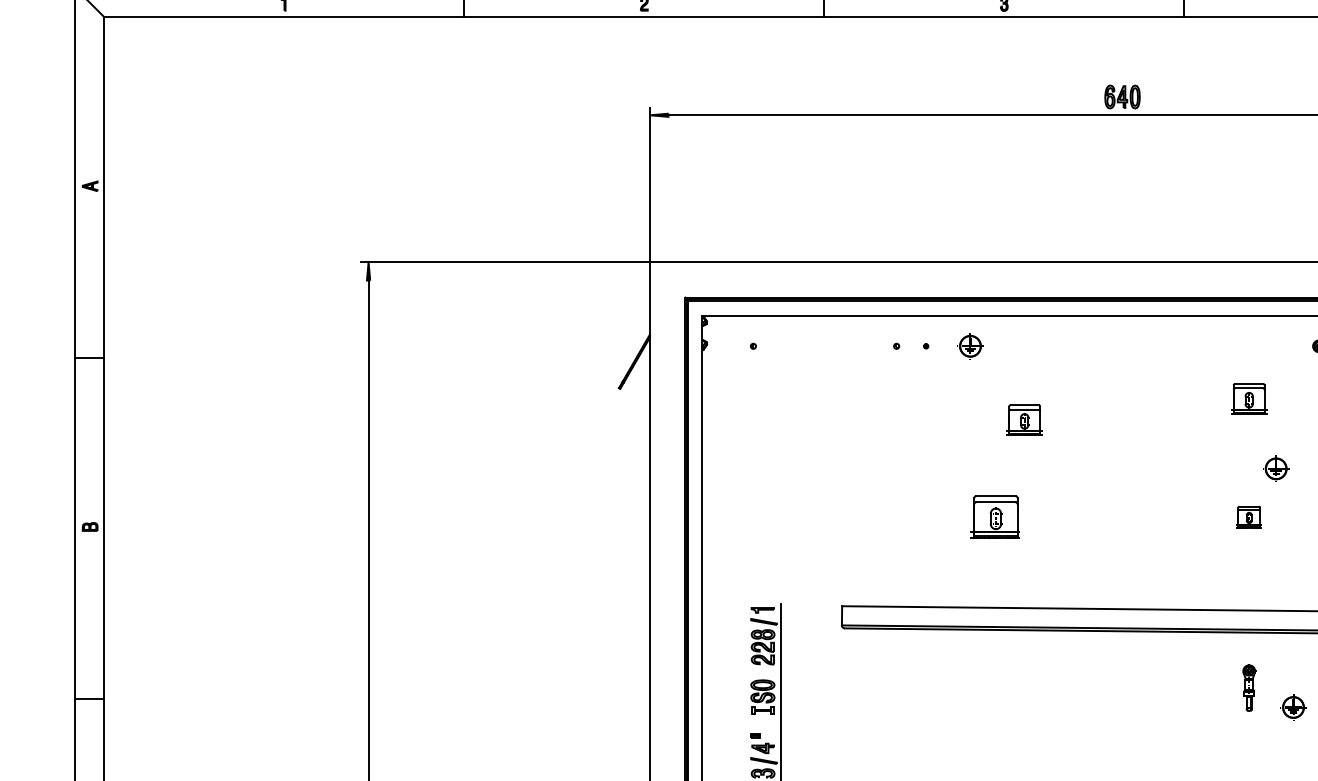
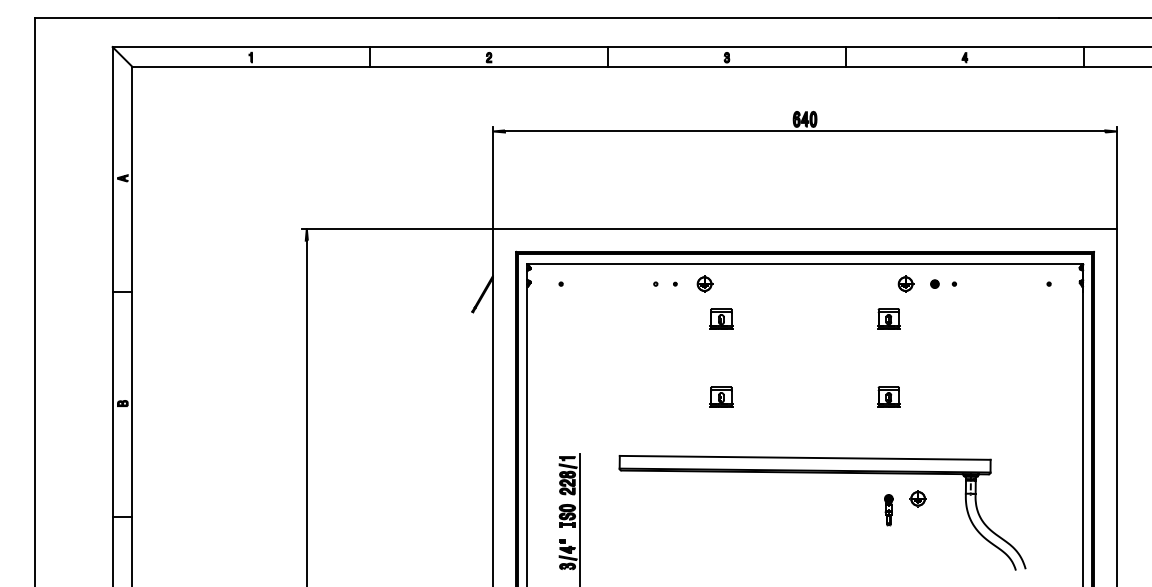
part: (1024, 419) -> (721, 318), moved
part: (1275, 467) -> (905, 283), moved
part: (996, 516) -> (721, 396), size x0.71
part: (1248, 516) -> (888, 396), size x1.43
part: (1292, 706) -> (917, 498), moved

